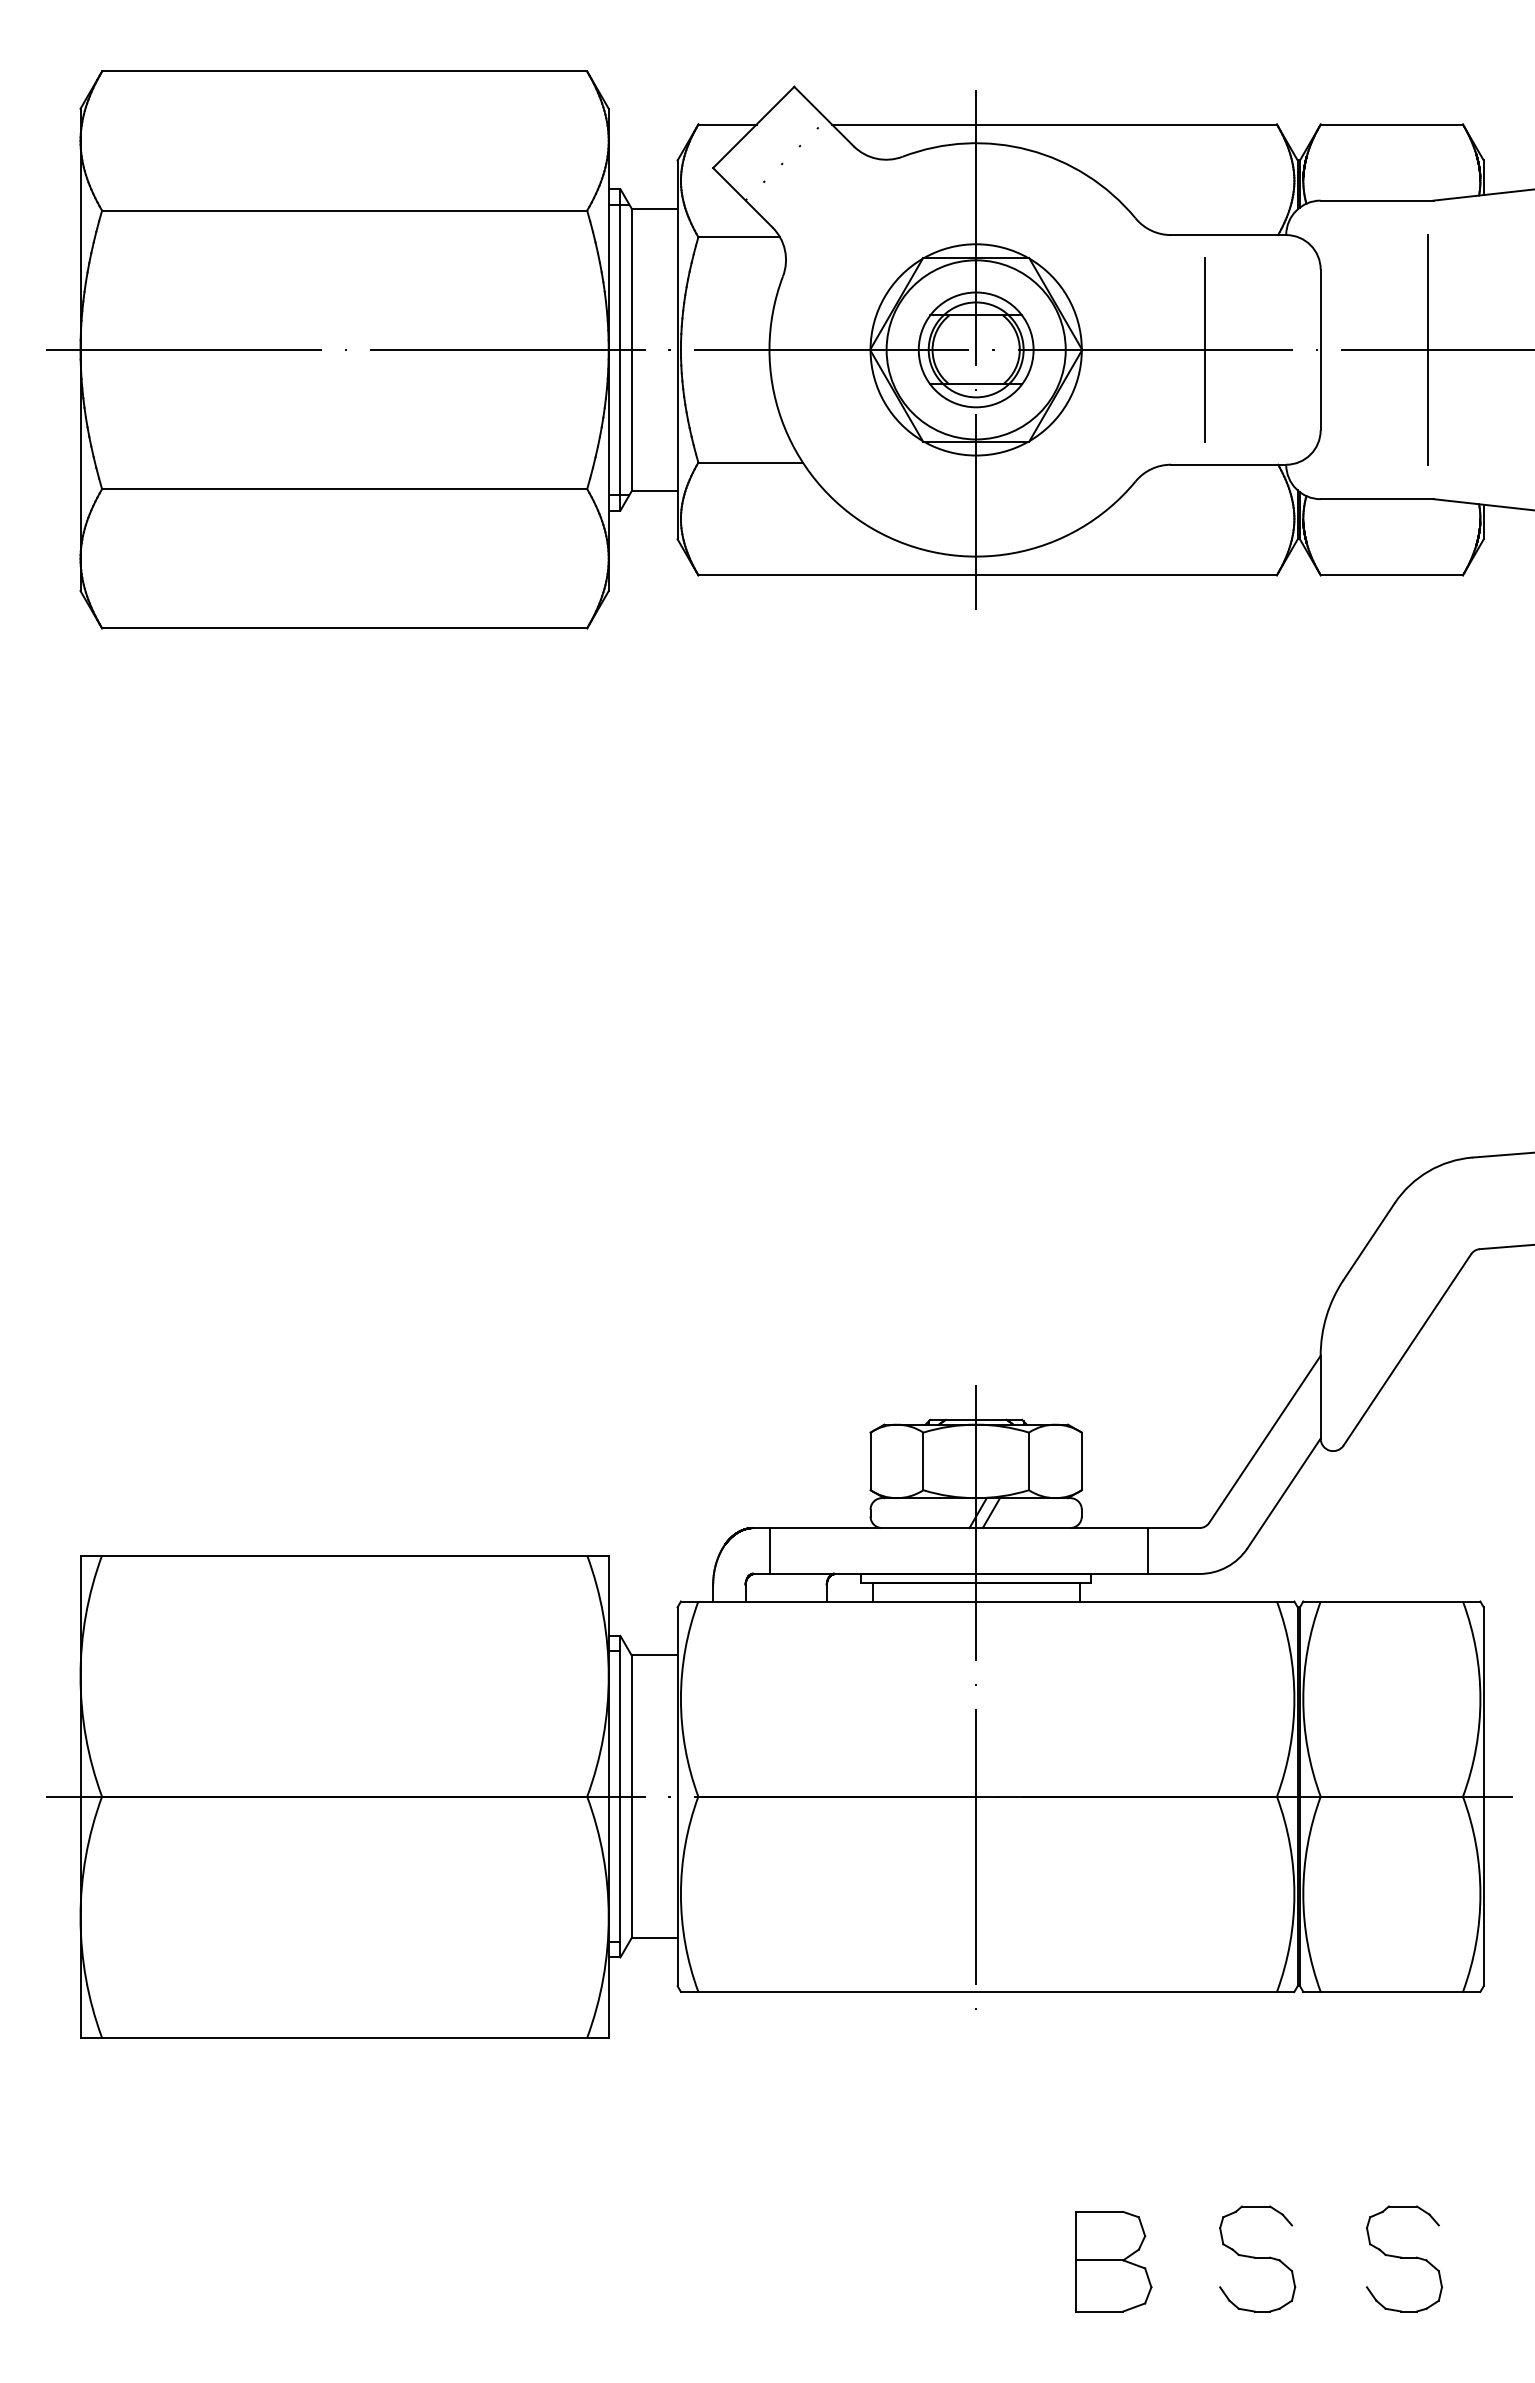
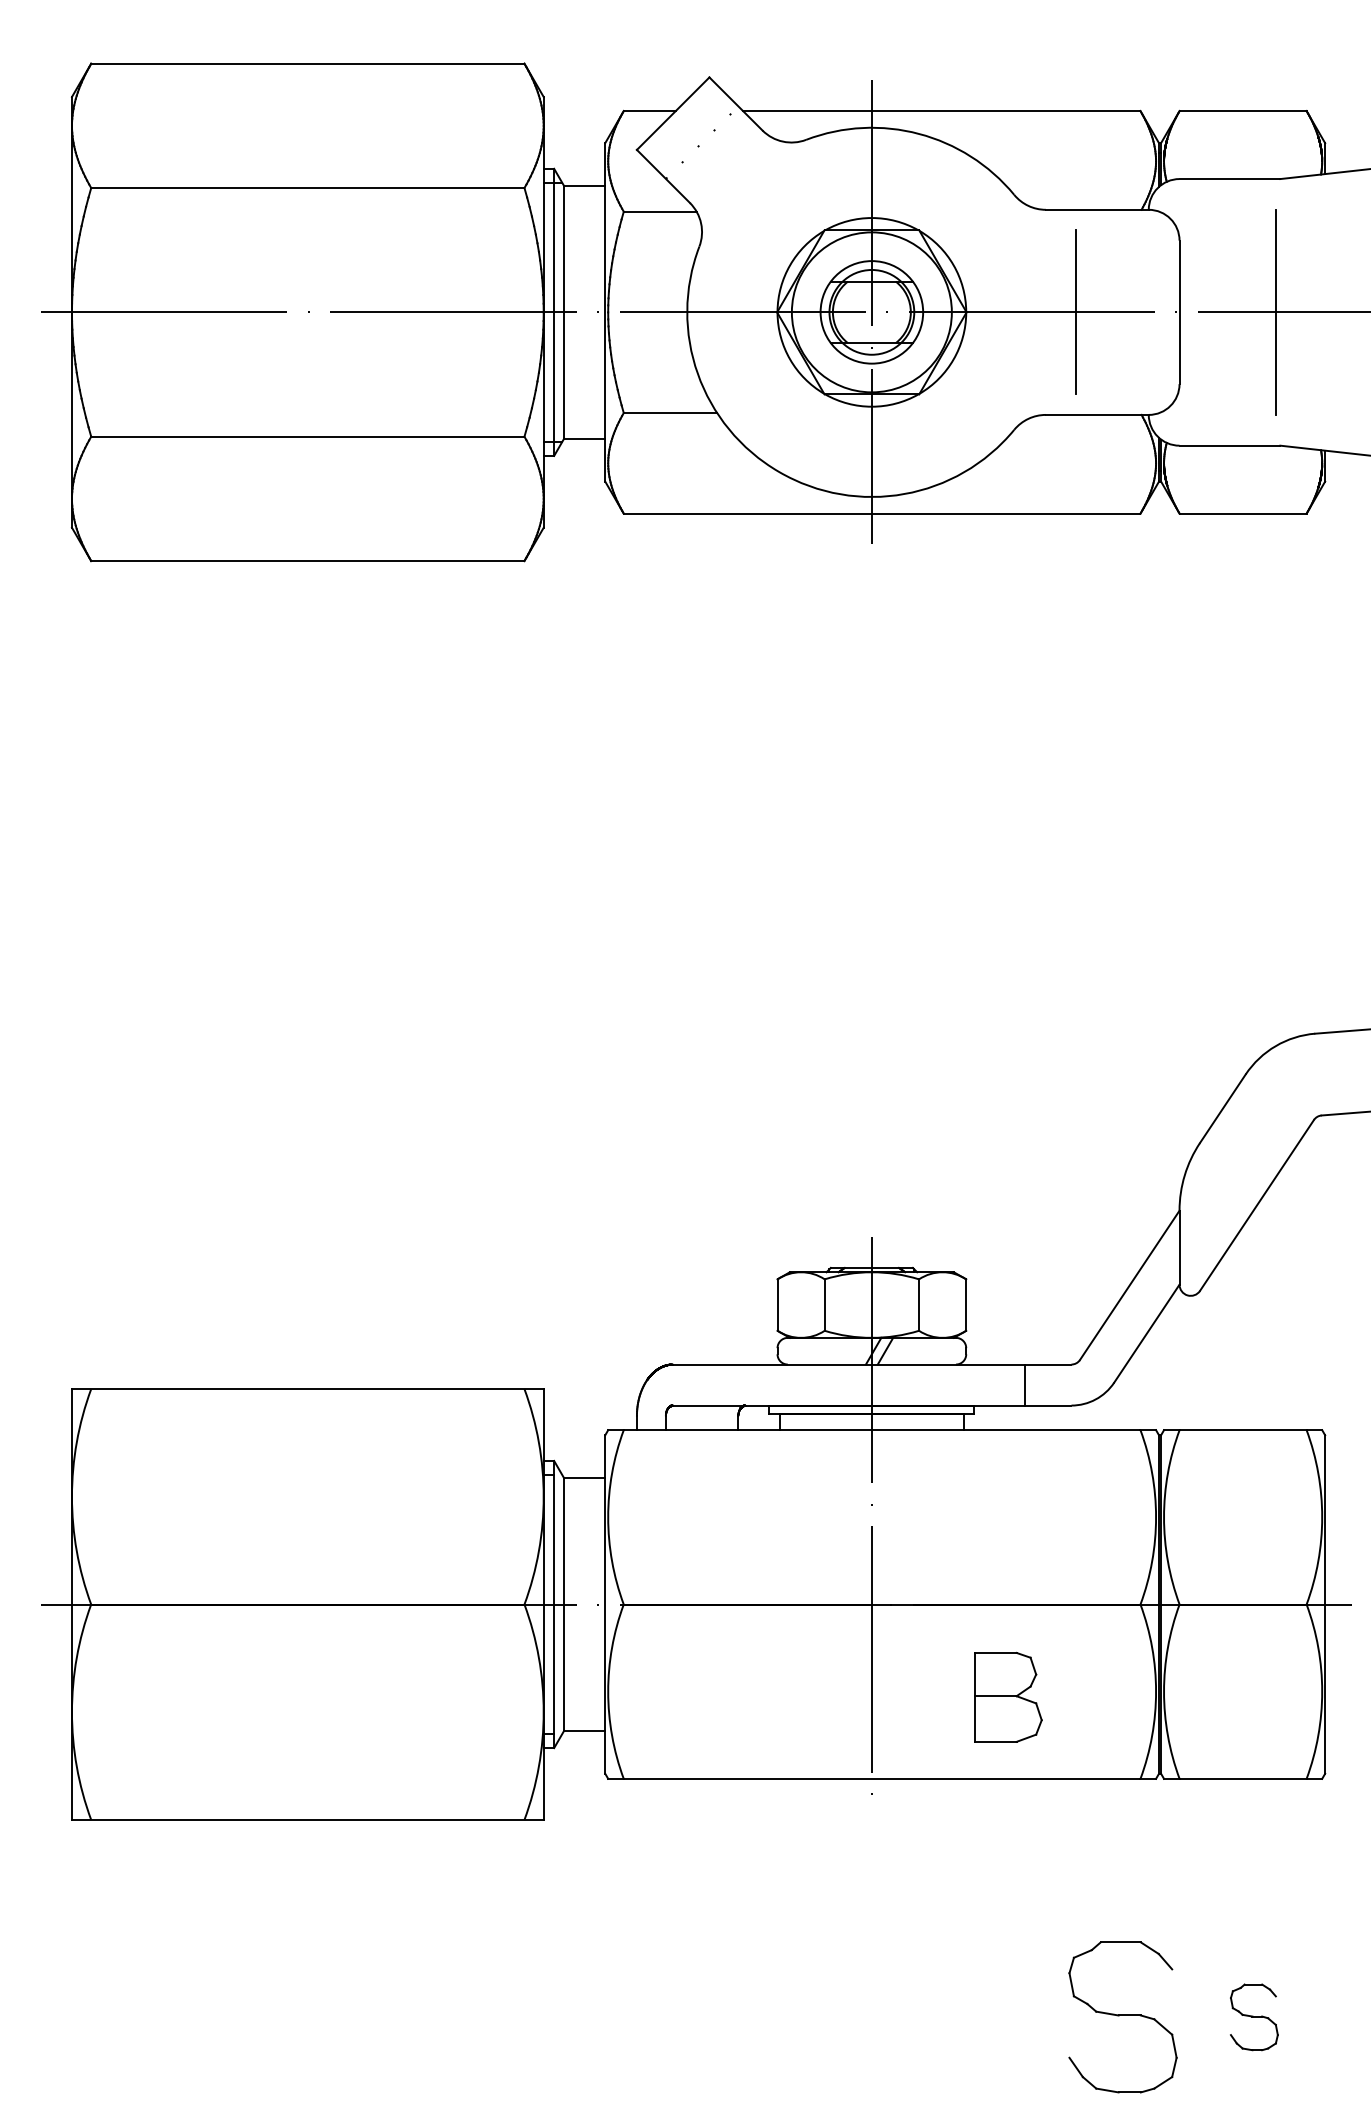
line: (769, 1550) -> (687, 1384), removed
part: (1257, 2258) -> (1123, 2016), size x1.6
part: (1404, 2258) -> (1254, 2016), size x0.7
part: (1113, 2261) -> (1007, 1697), moved

